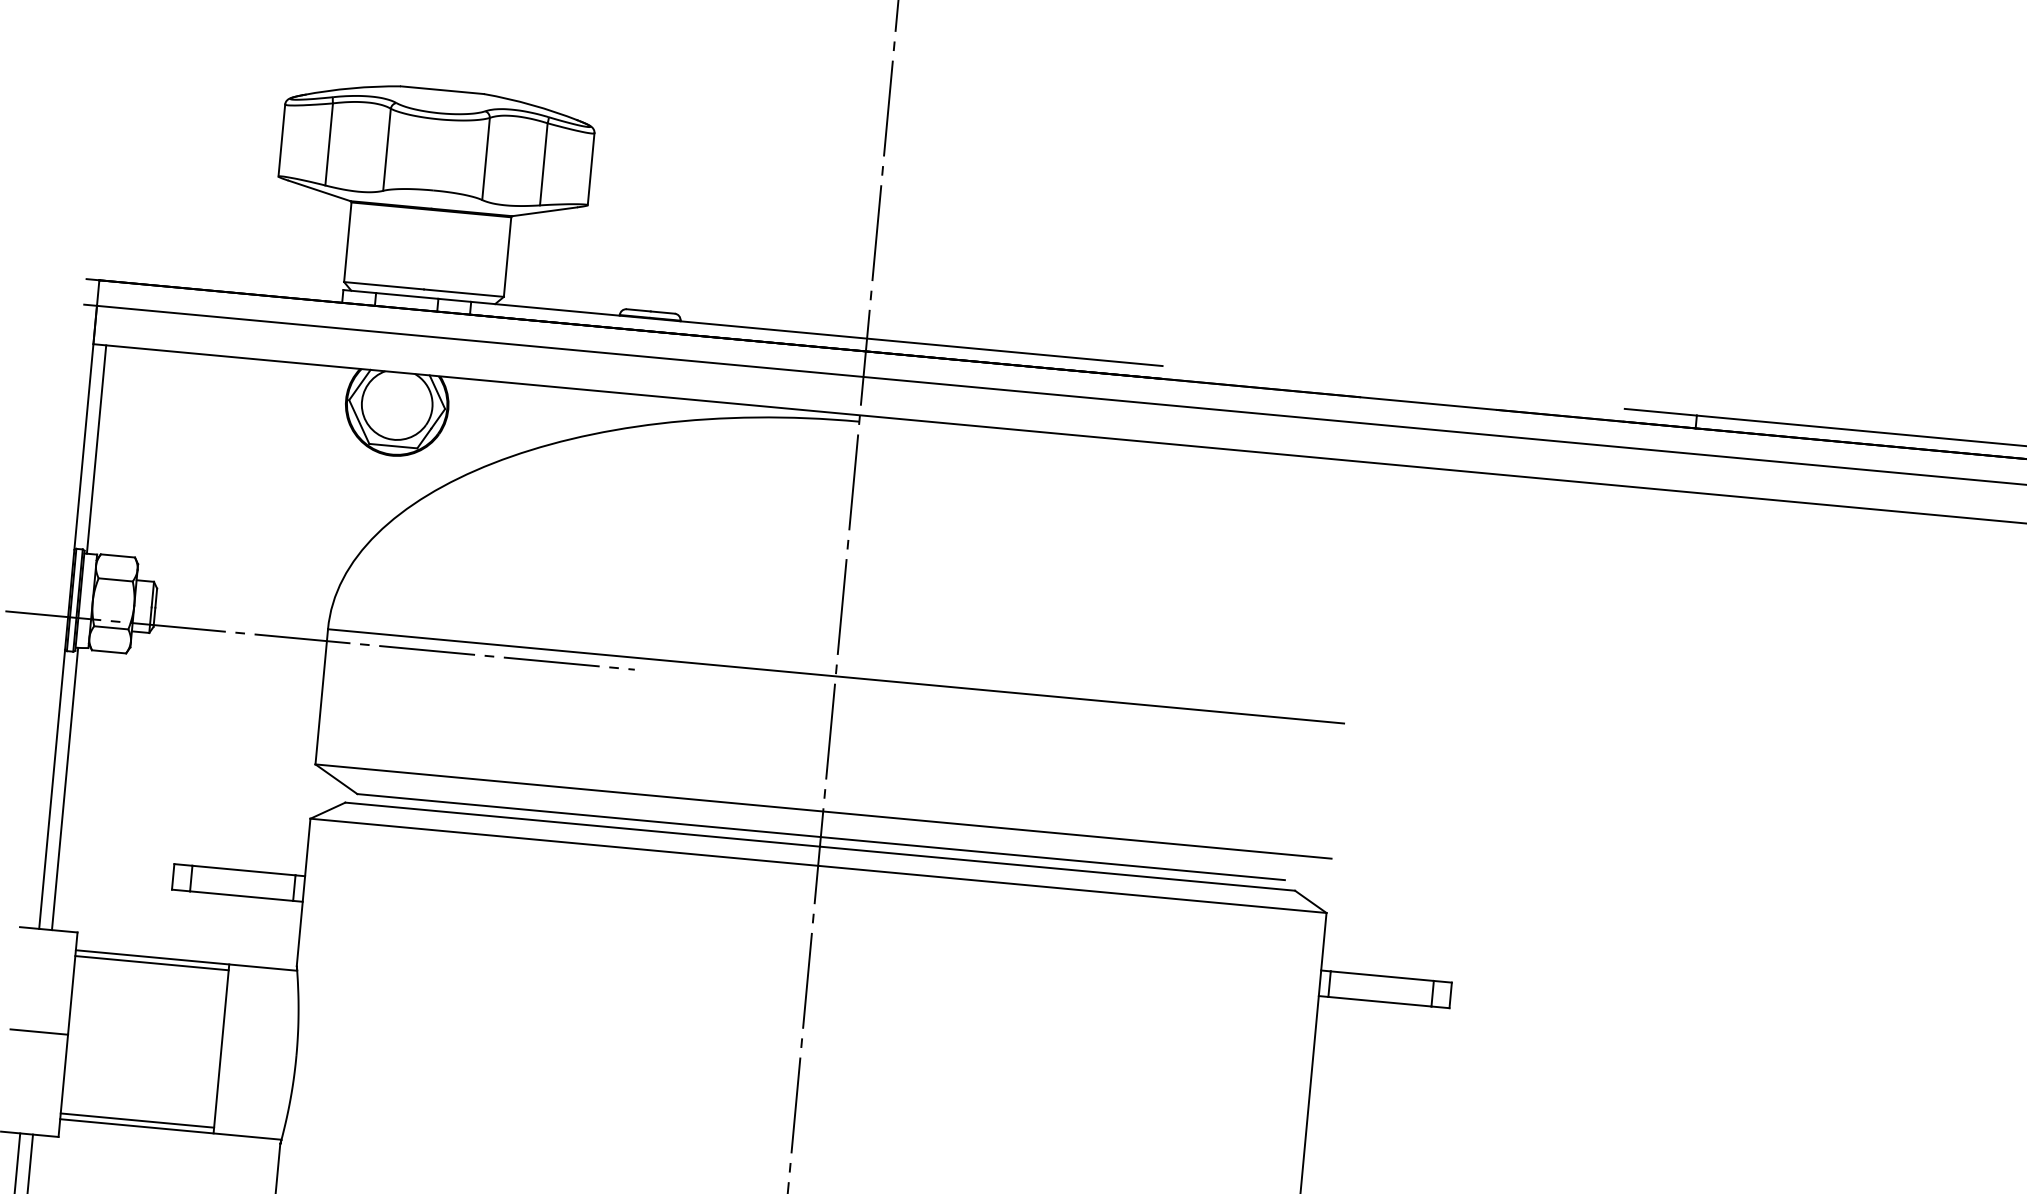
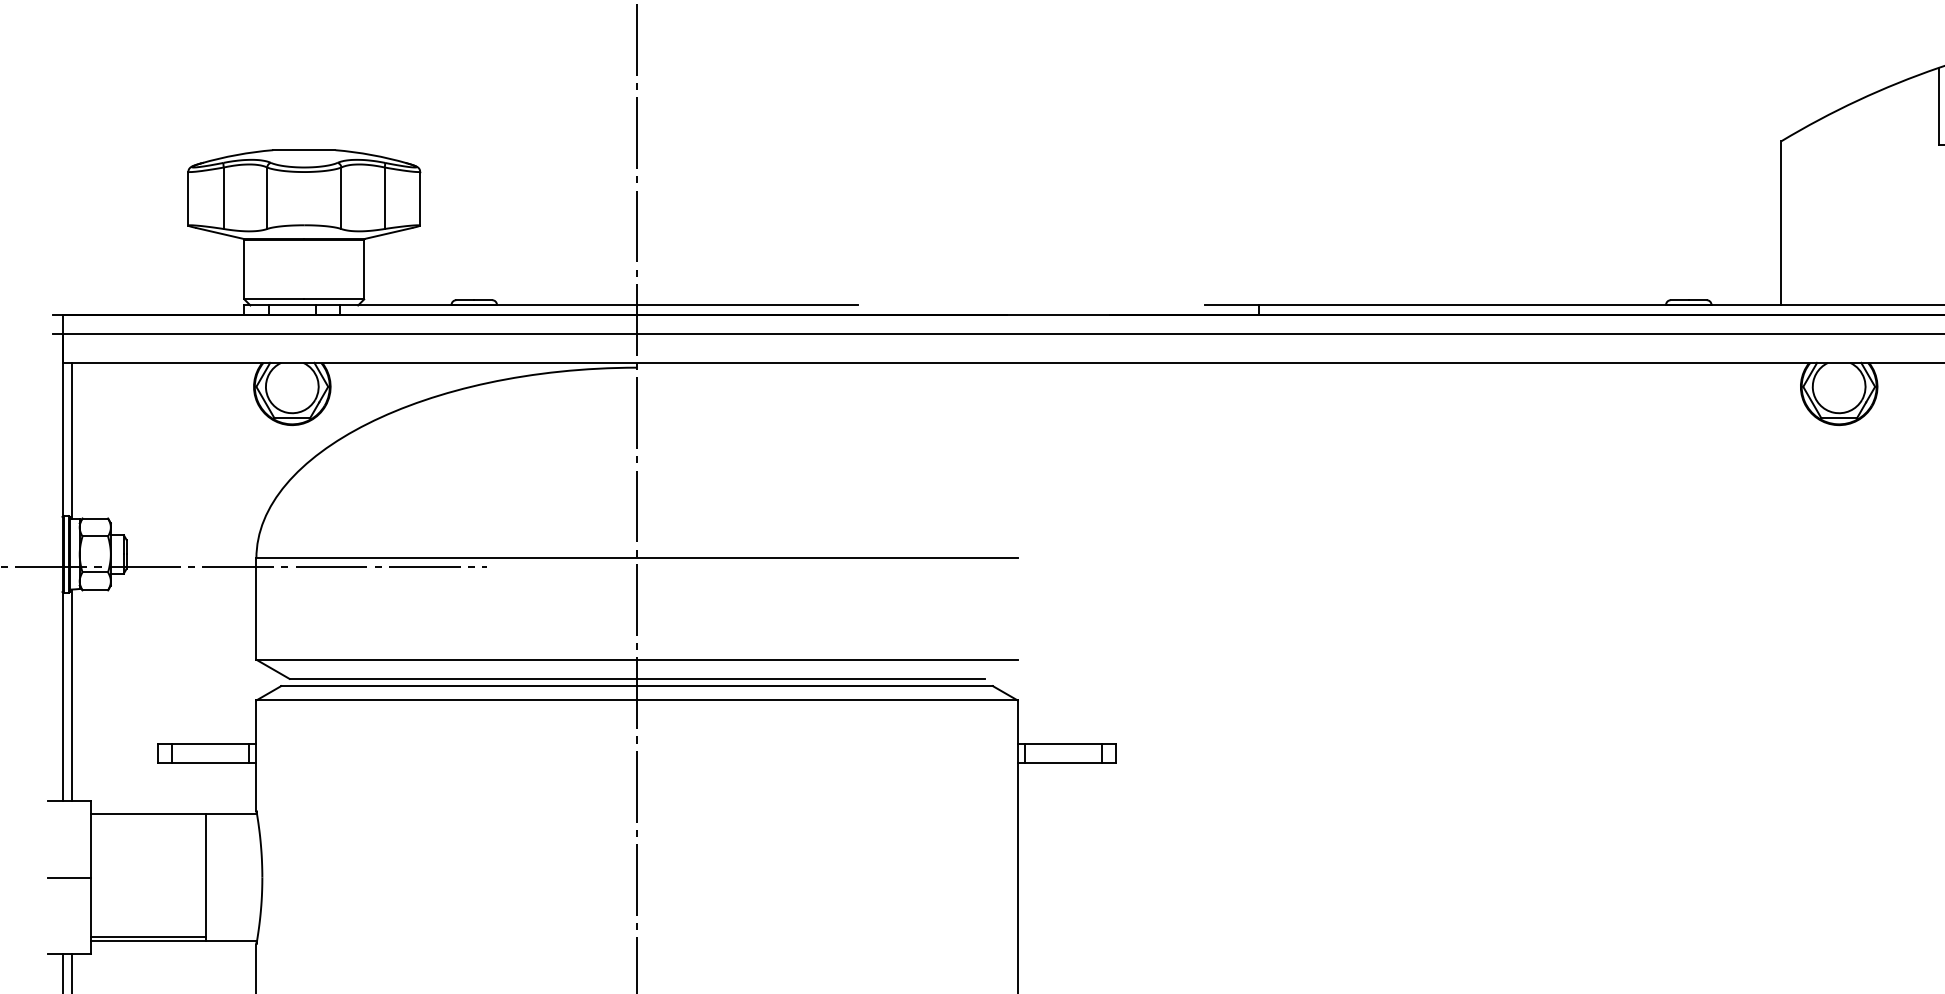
line: (151, 962) -> (148, 818), removed

